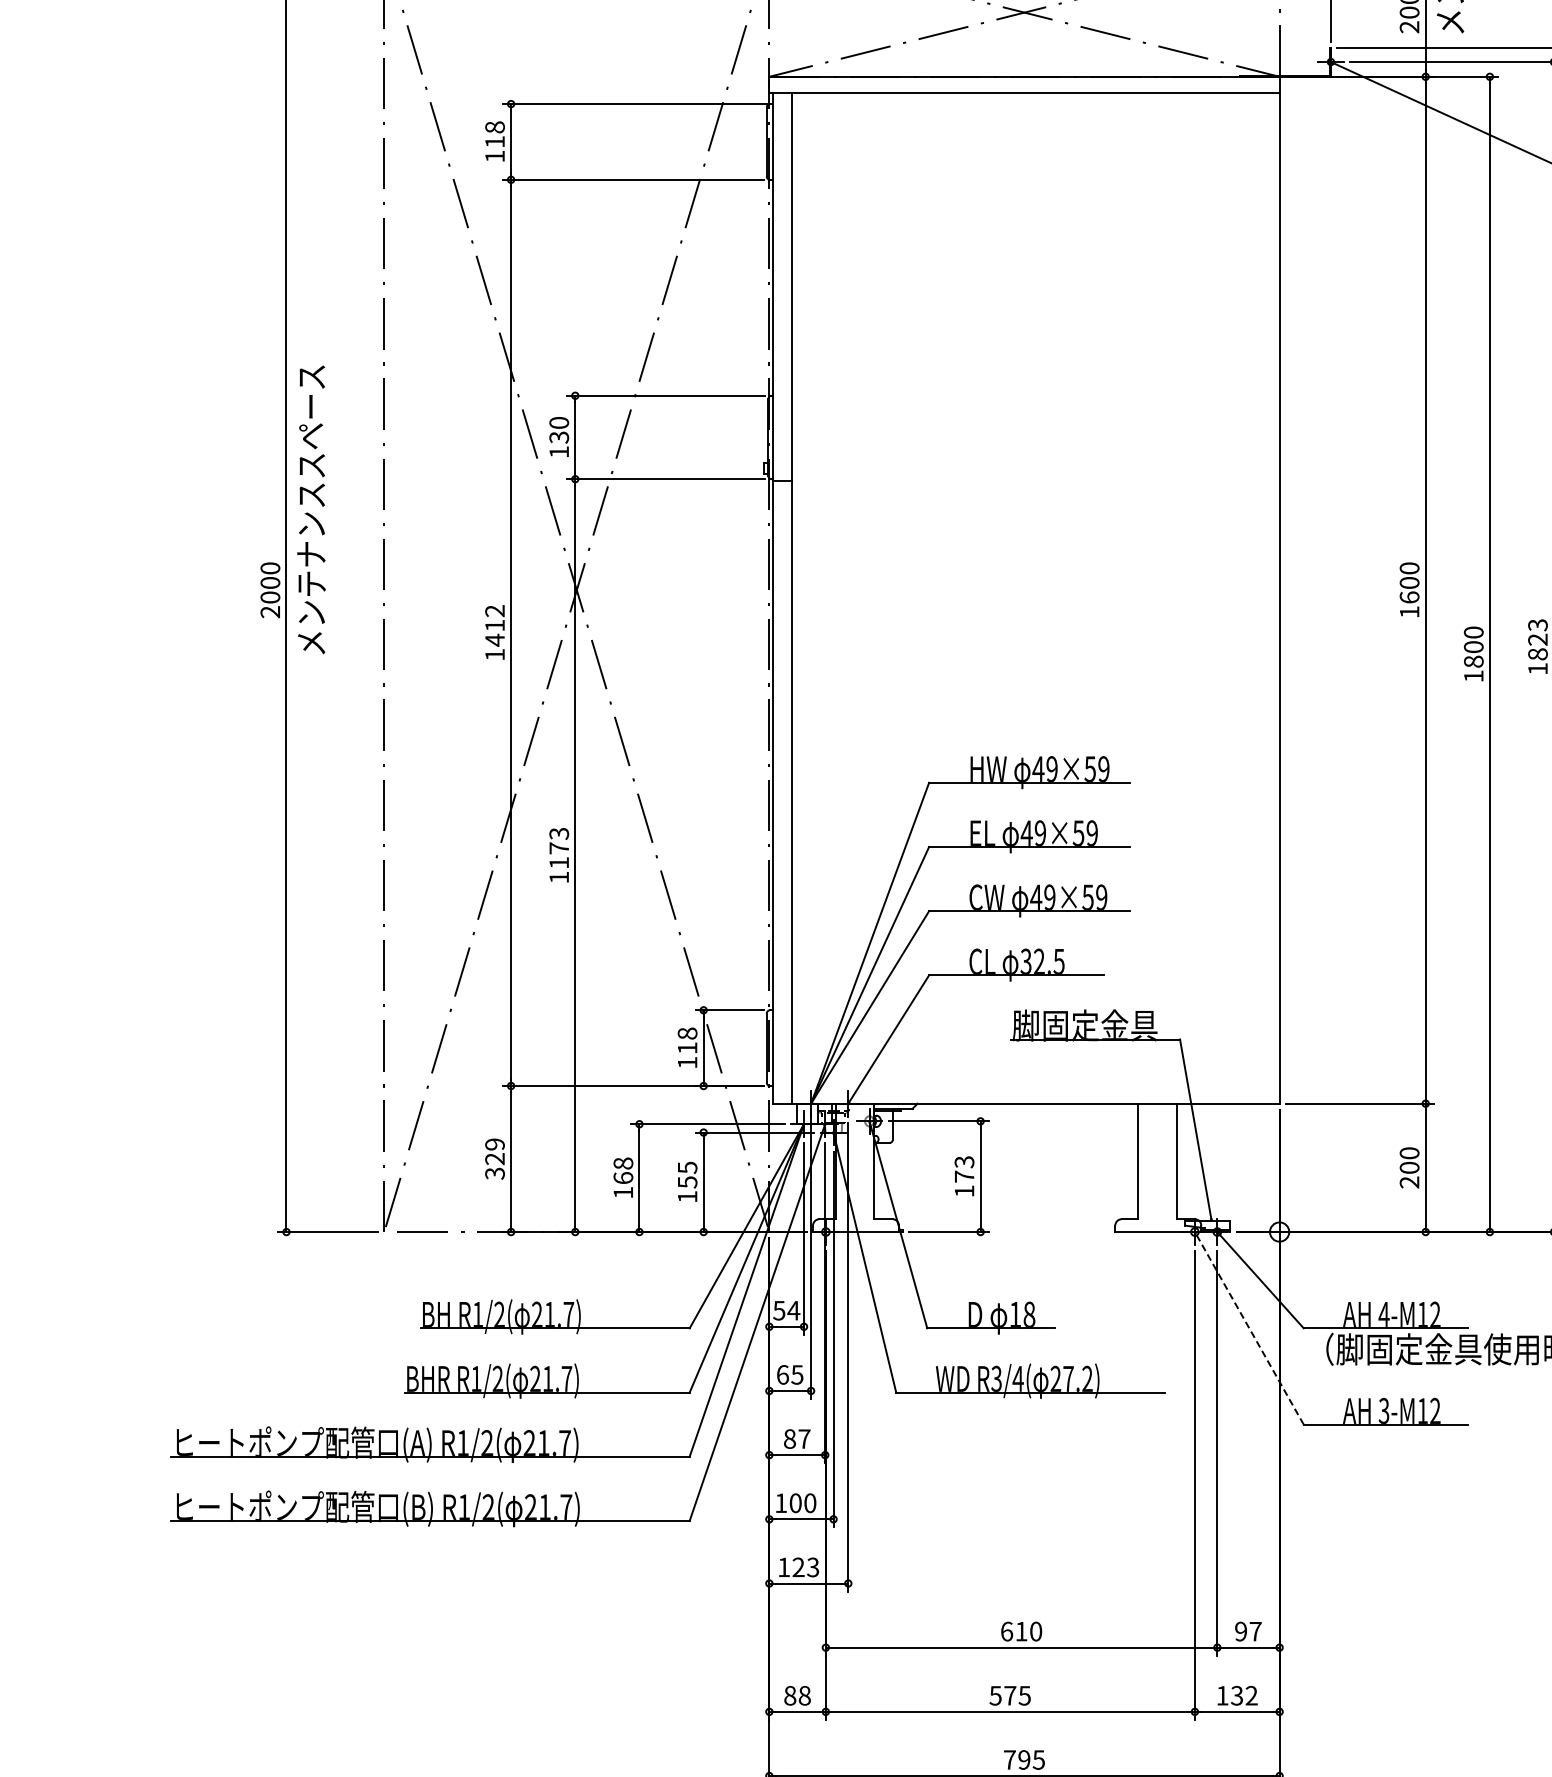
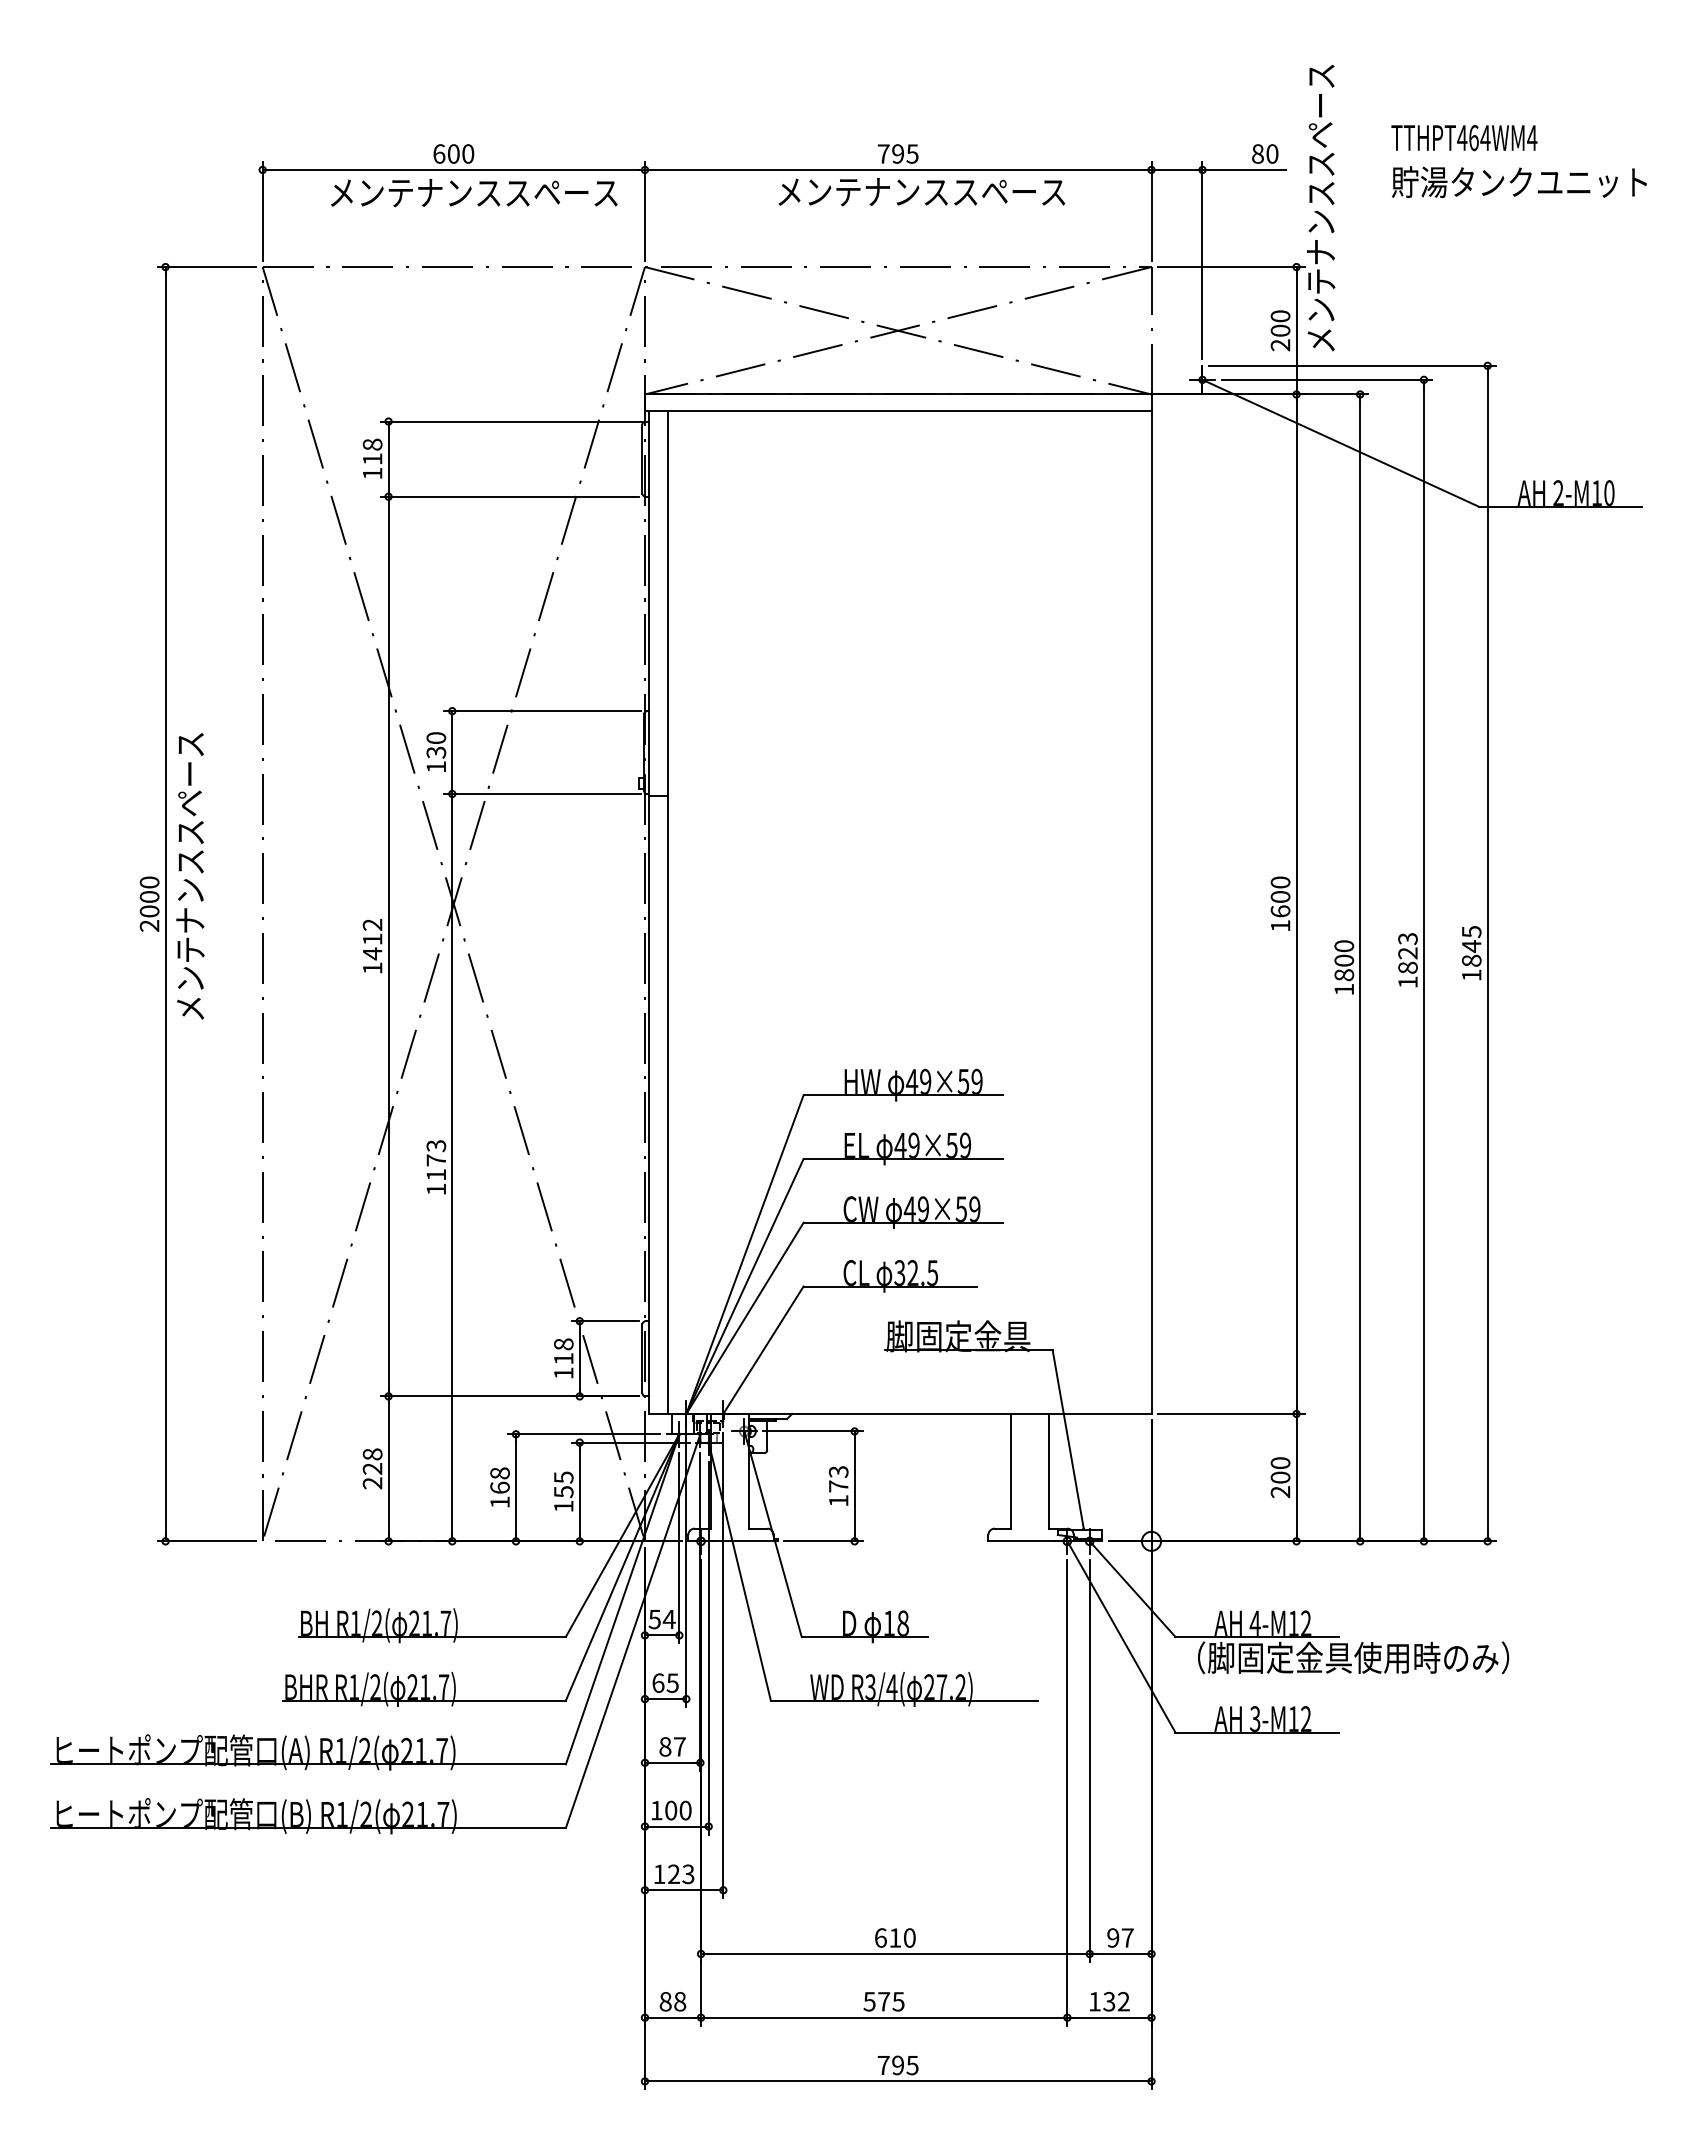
text: (311, 509) -> (190, 876), moved
text: (494, 1158) -> (372, 1468), 329 -> 228
line: (1249, 1327) -> (1121, 1636), dashed -> solid

